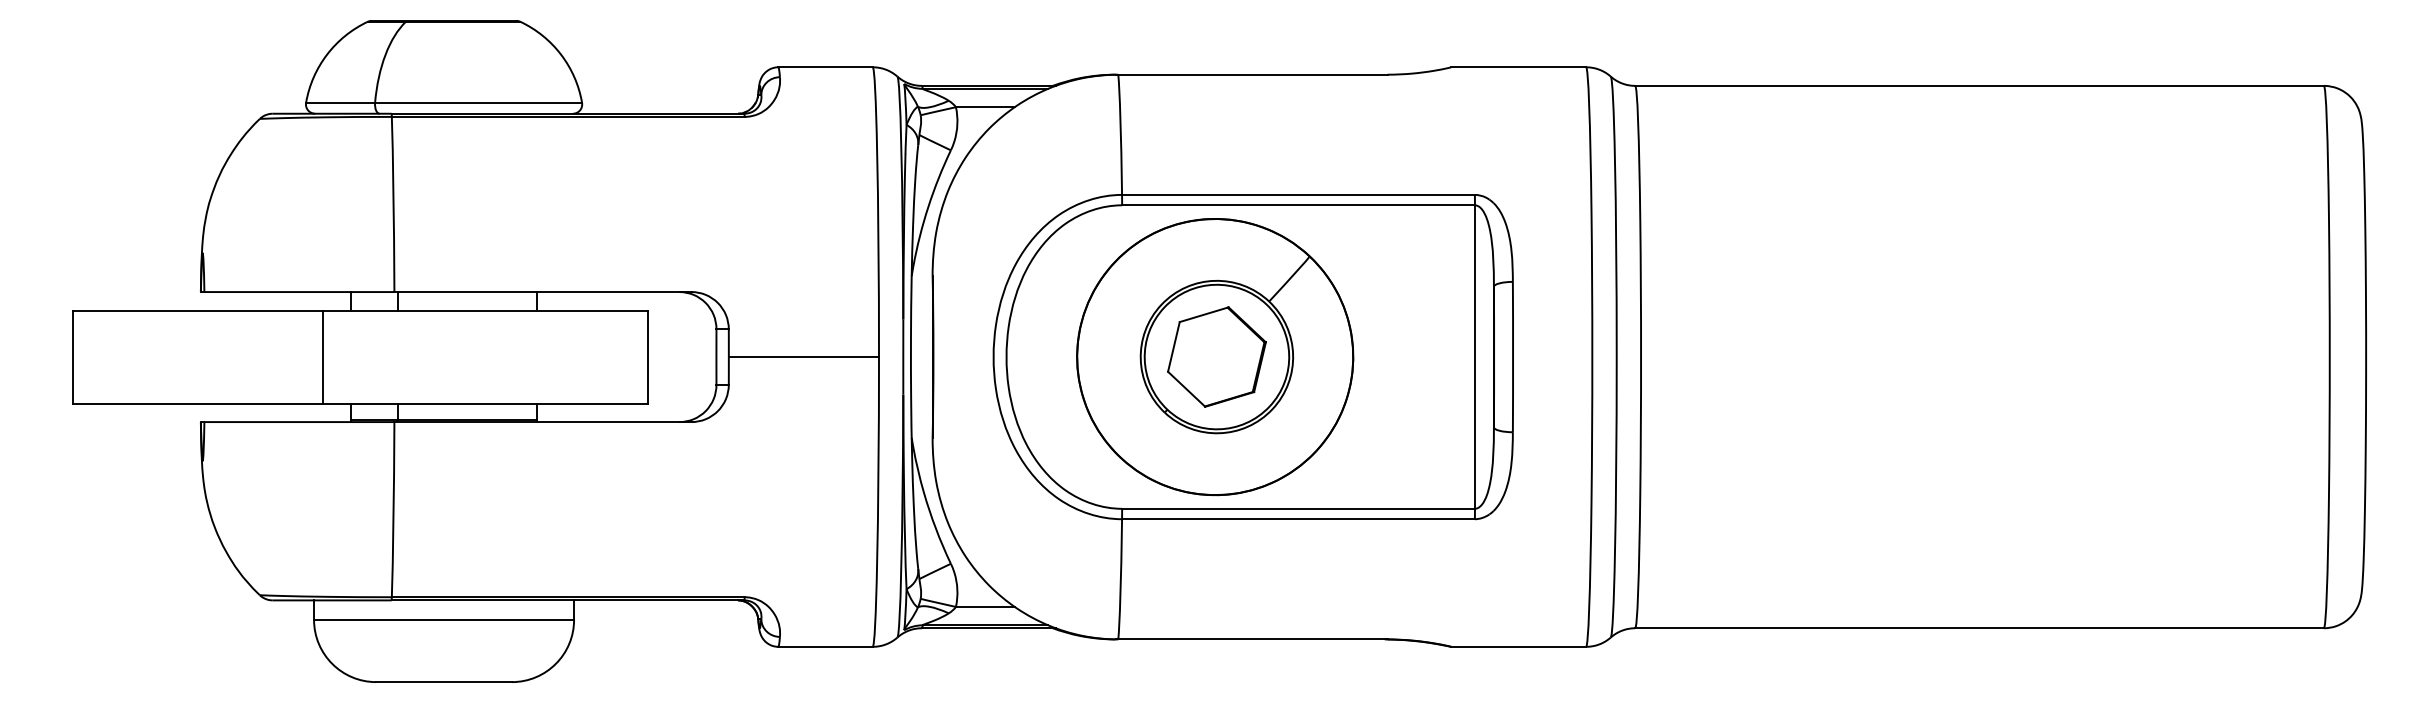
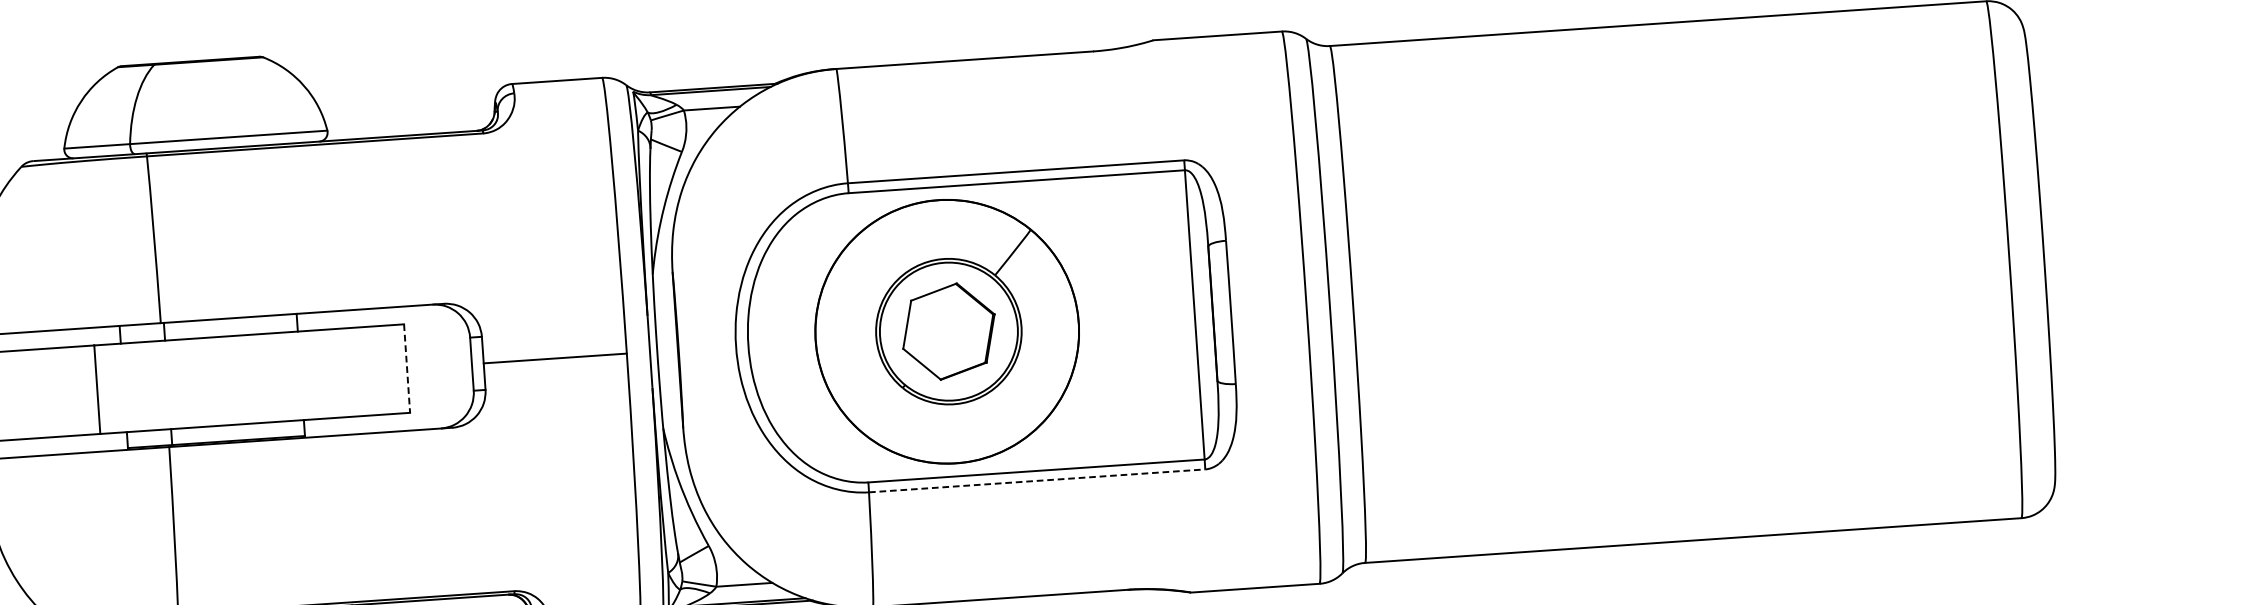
line: (648, 357) -> (407, 369), solid -> dashed
line: (1298, 519) -> (1037, 481), solid -> dashed

